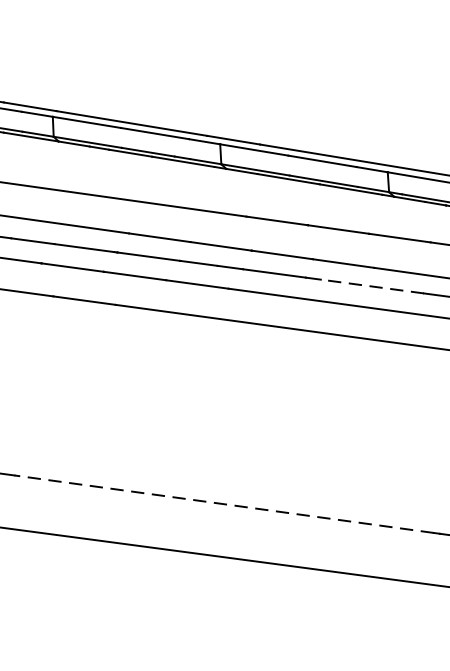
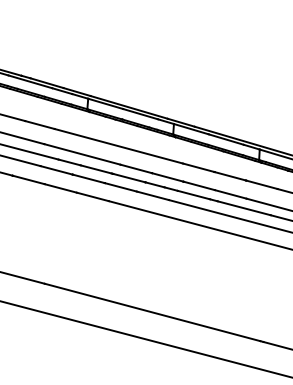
line: (371, 287) -> (243, 208), dashed -> solid
line: (224, 504) -> (152, 312), dashed -> solid

